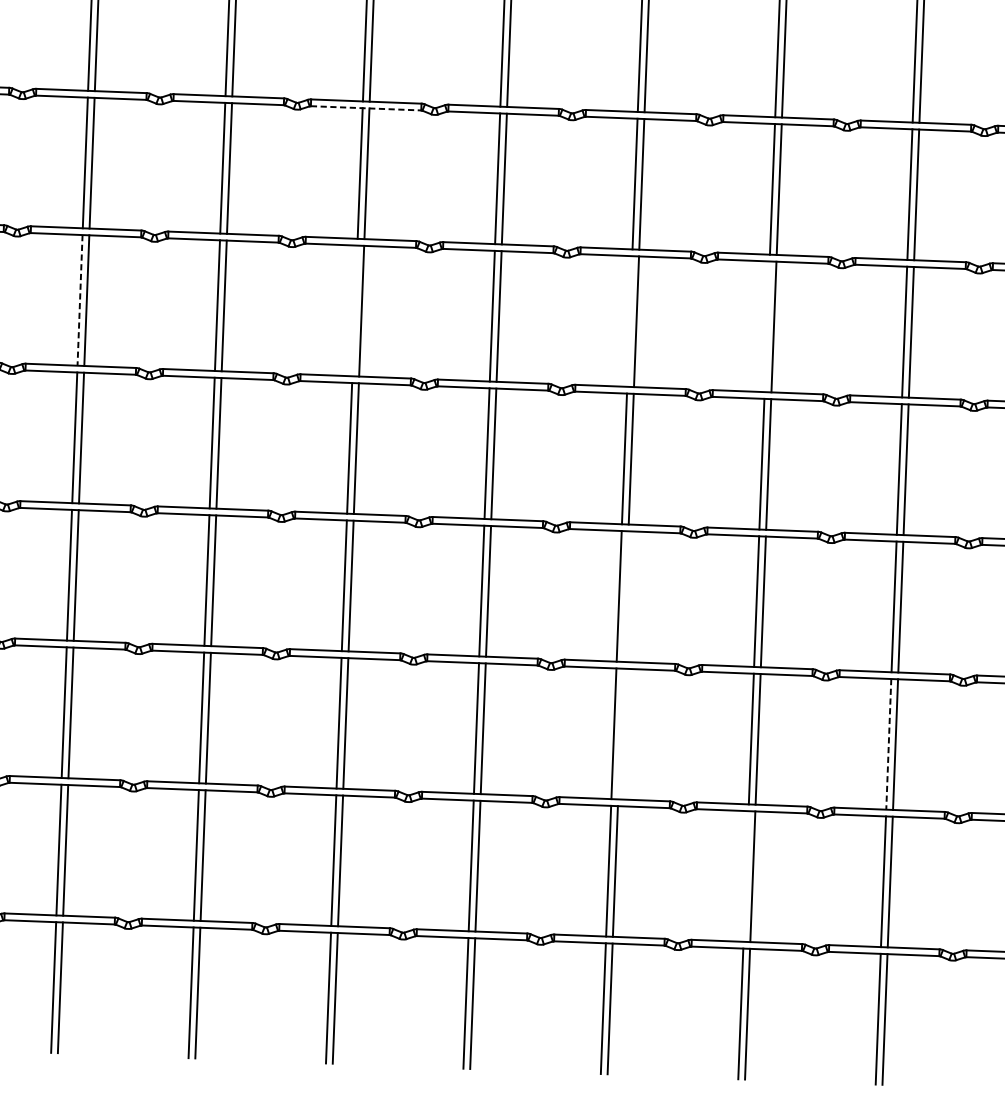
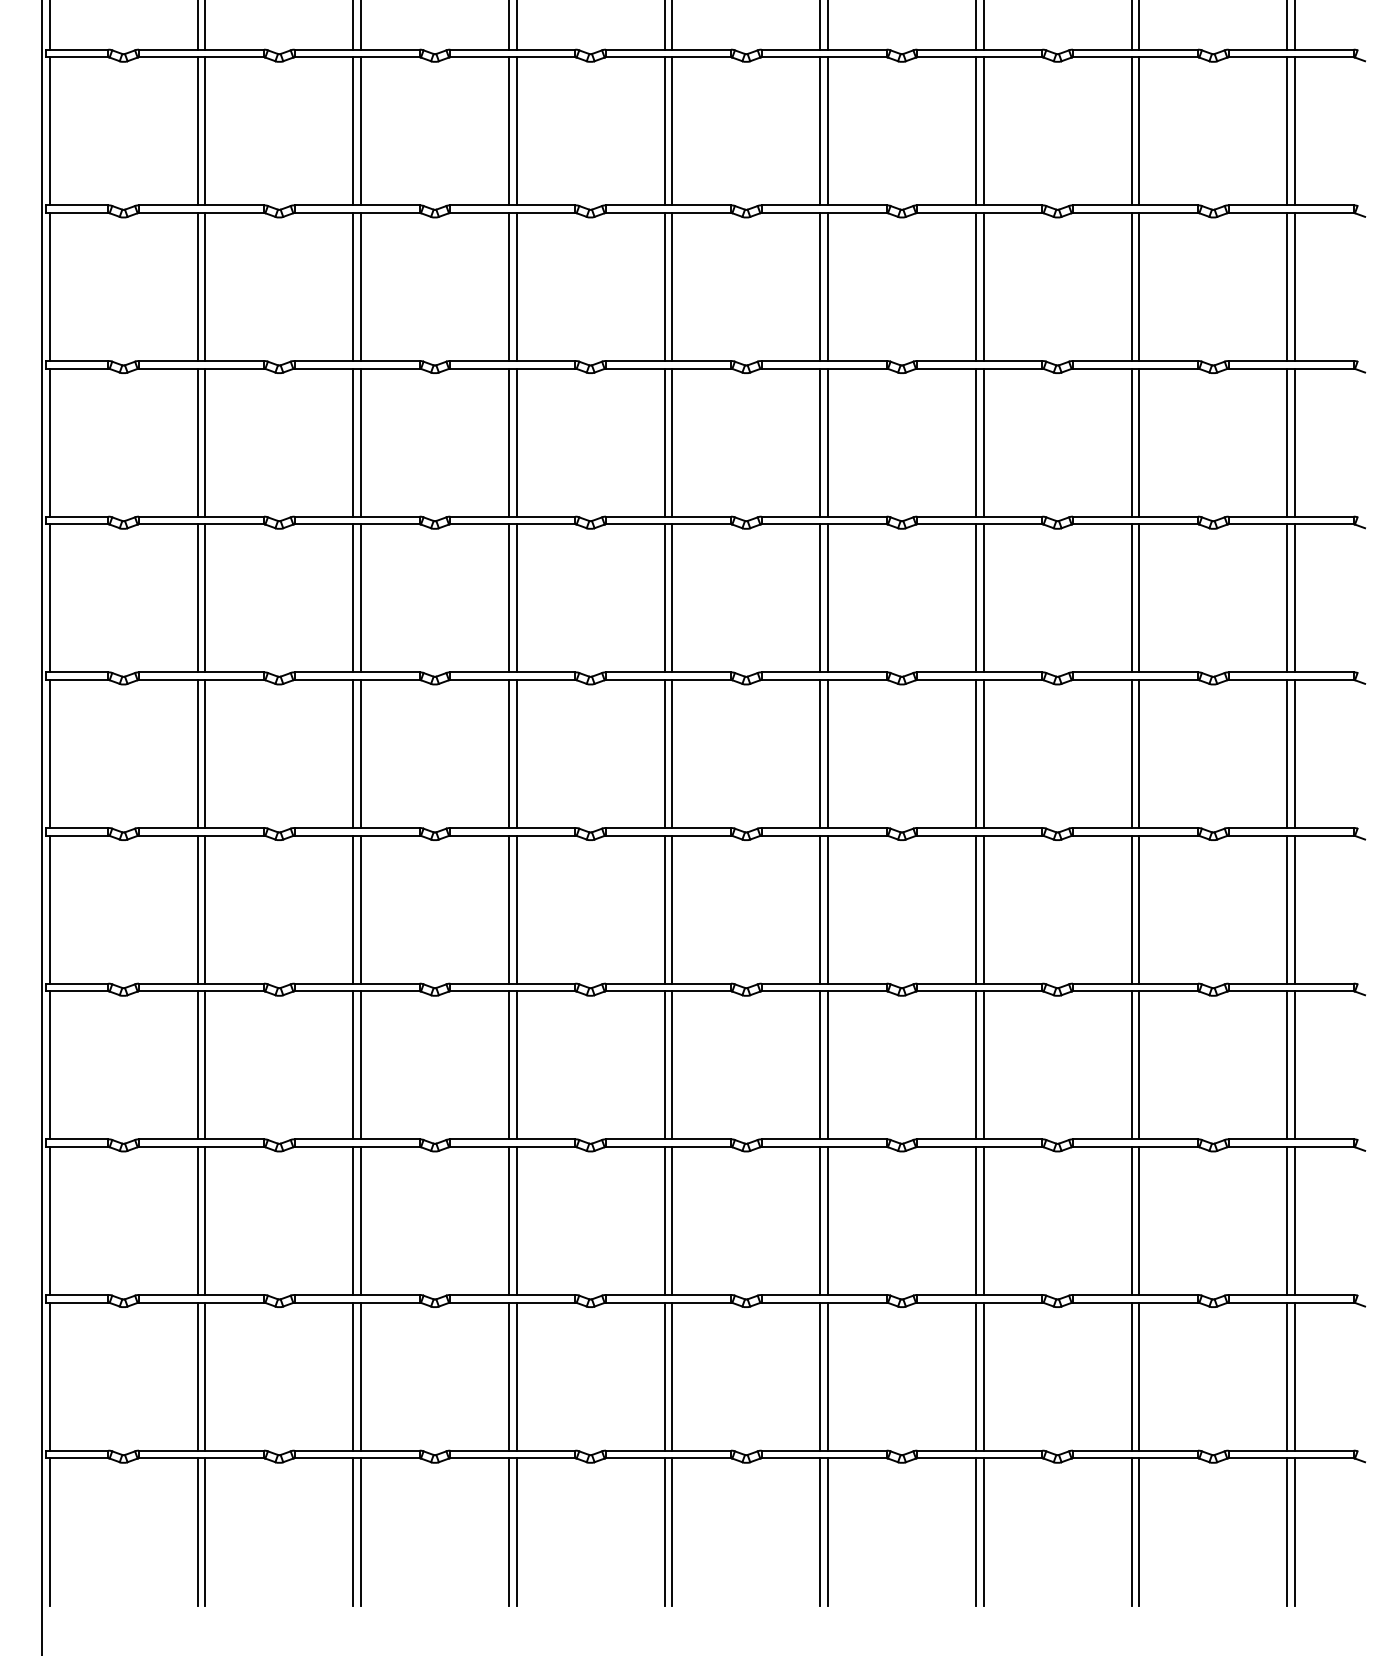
line: (365, 108) -> (512, 524), dashed -> solid
line: (79, 300) -> (197, 754), dashed -> solid
line: (355, 310) -> (509, 753), added
line: (629, 321) -> (820, 753), added
line: (767, 326) -> (976, 753), added
line: (625, 596) -> (827, 1065), added
line: (620, 733) -> (827, 1220), added
line: (888, 744) -> (1131, 1221), dashed -> solid
line: (746, 876) -> (976, 1376), added

